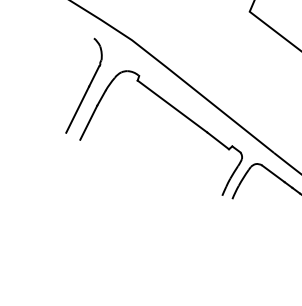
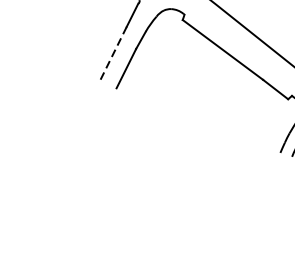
line: (77, 109) -> (113, 53), solid -> dashed

